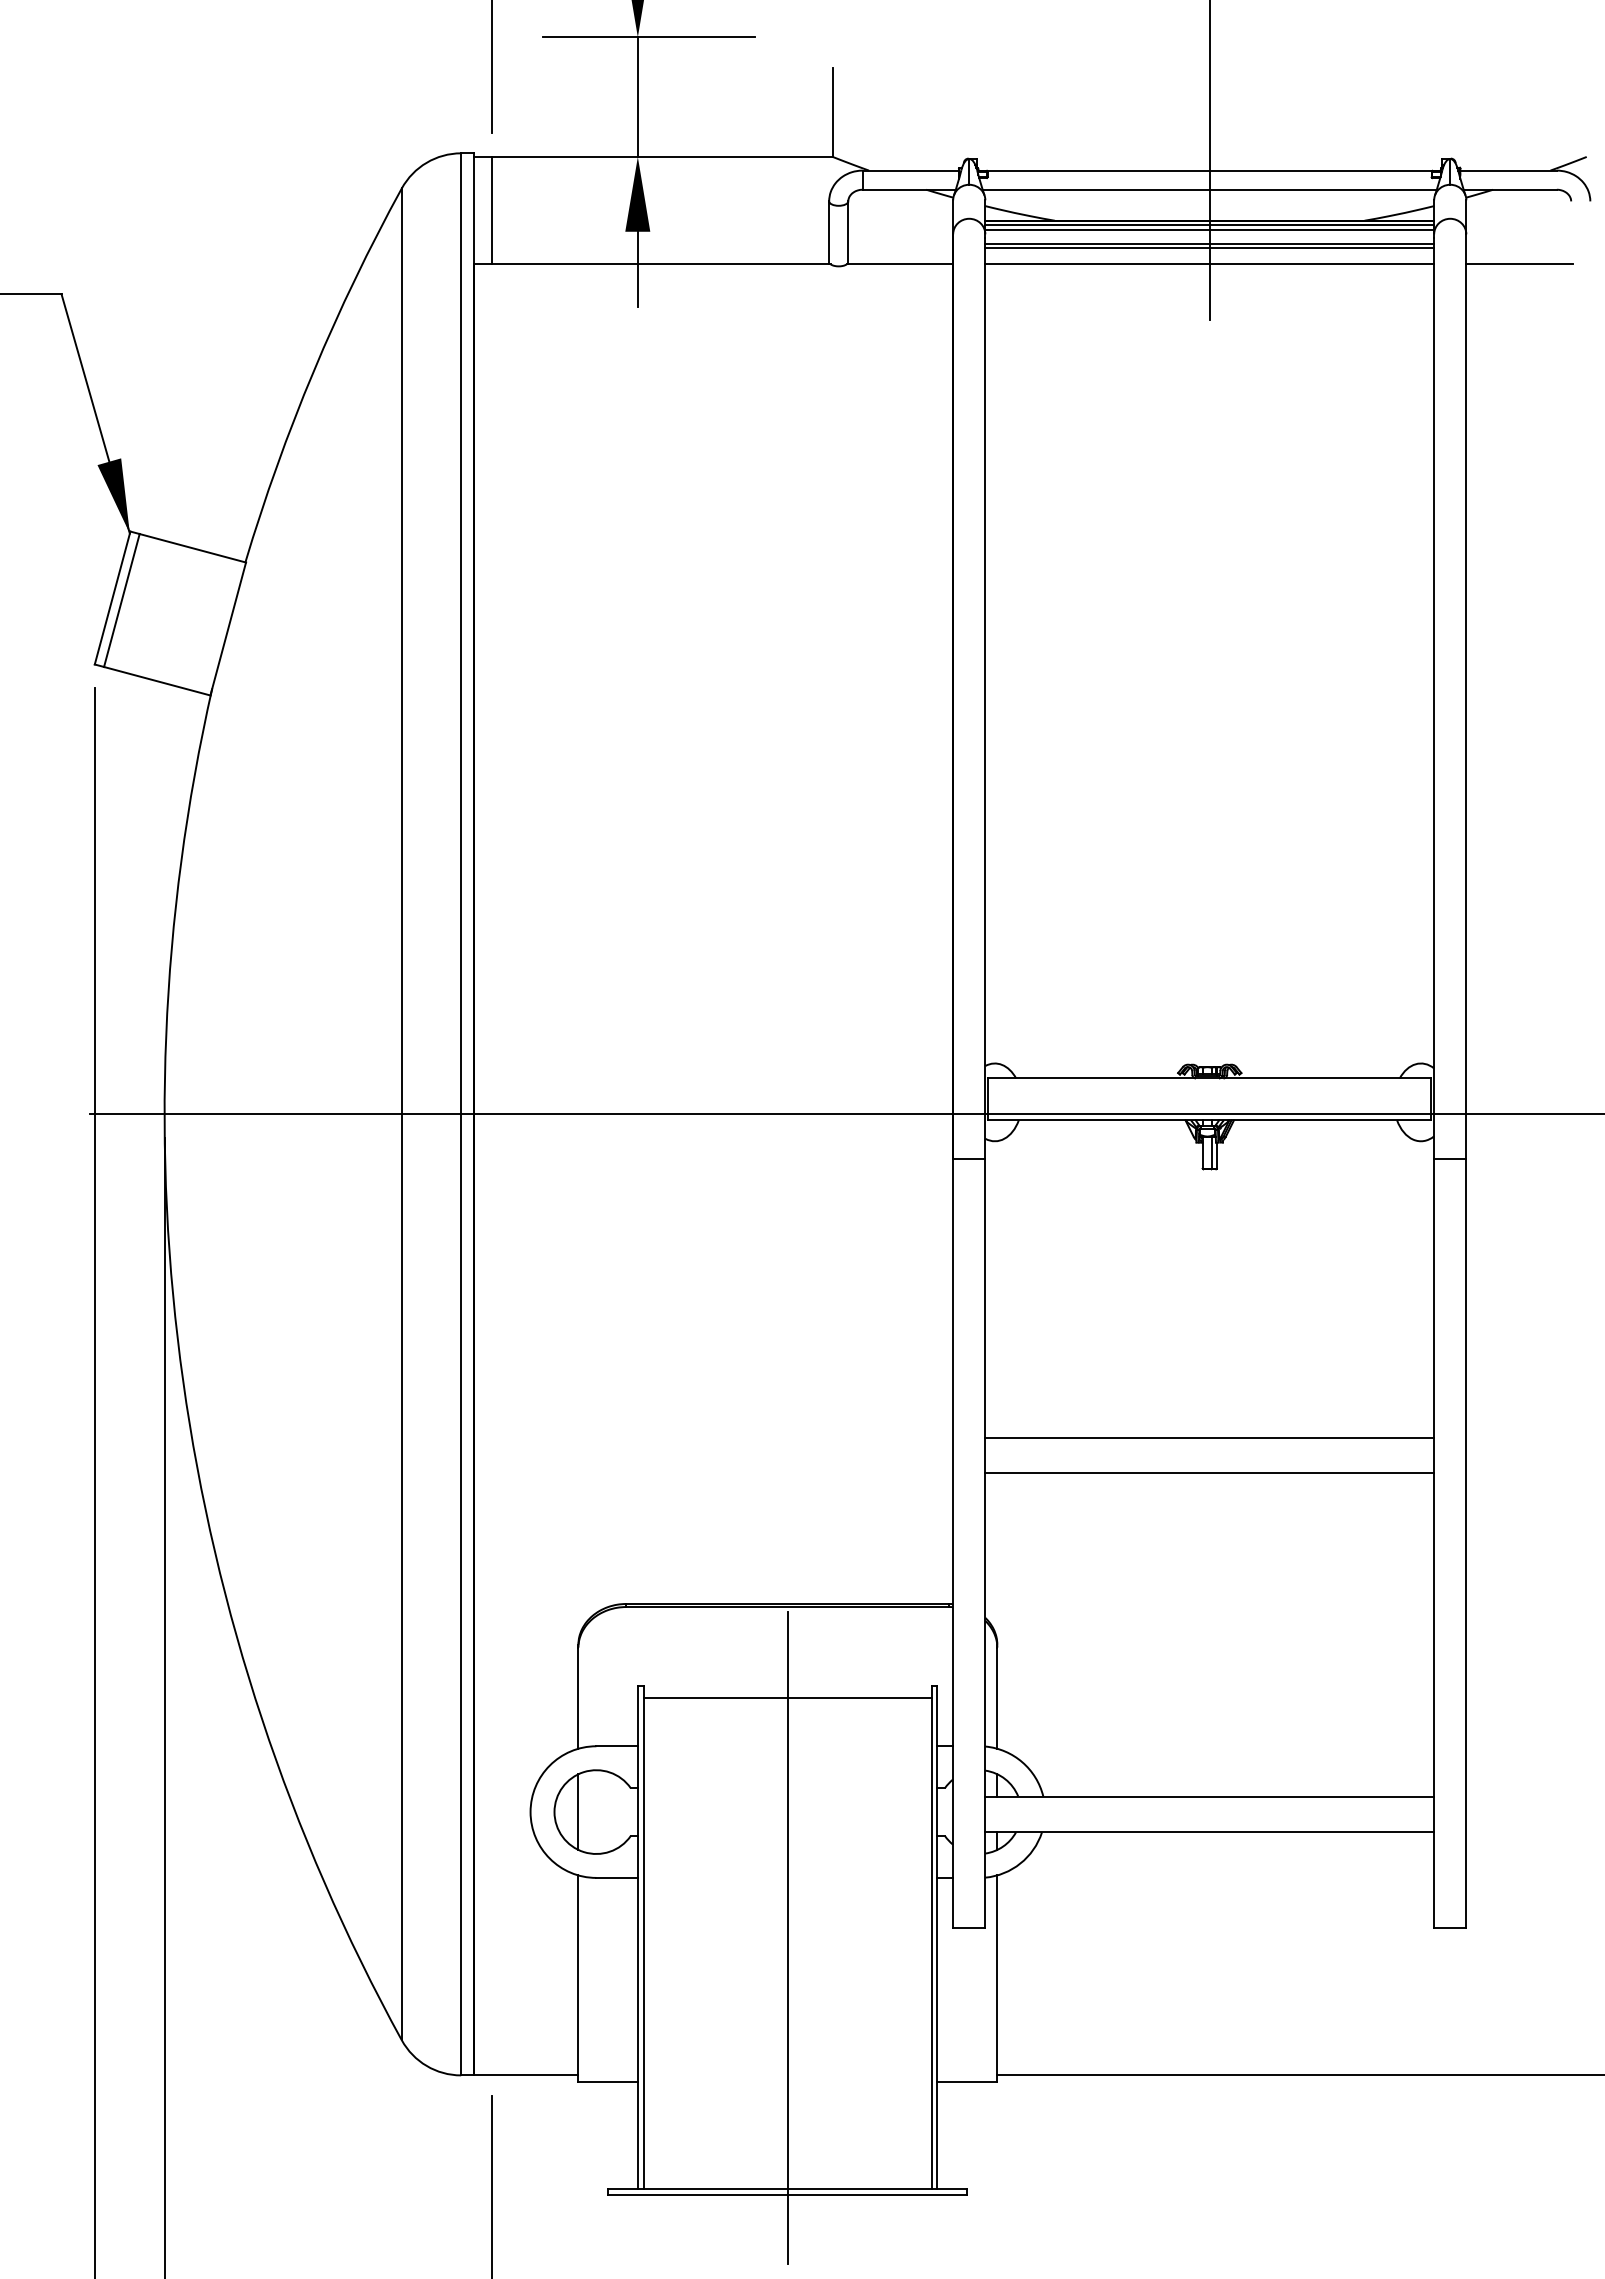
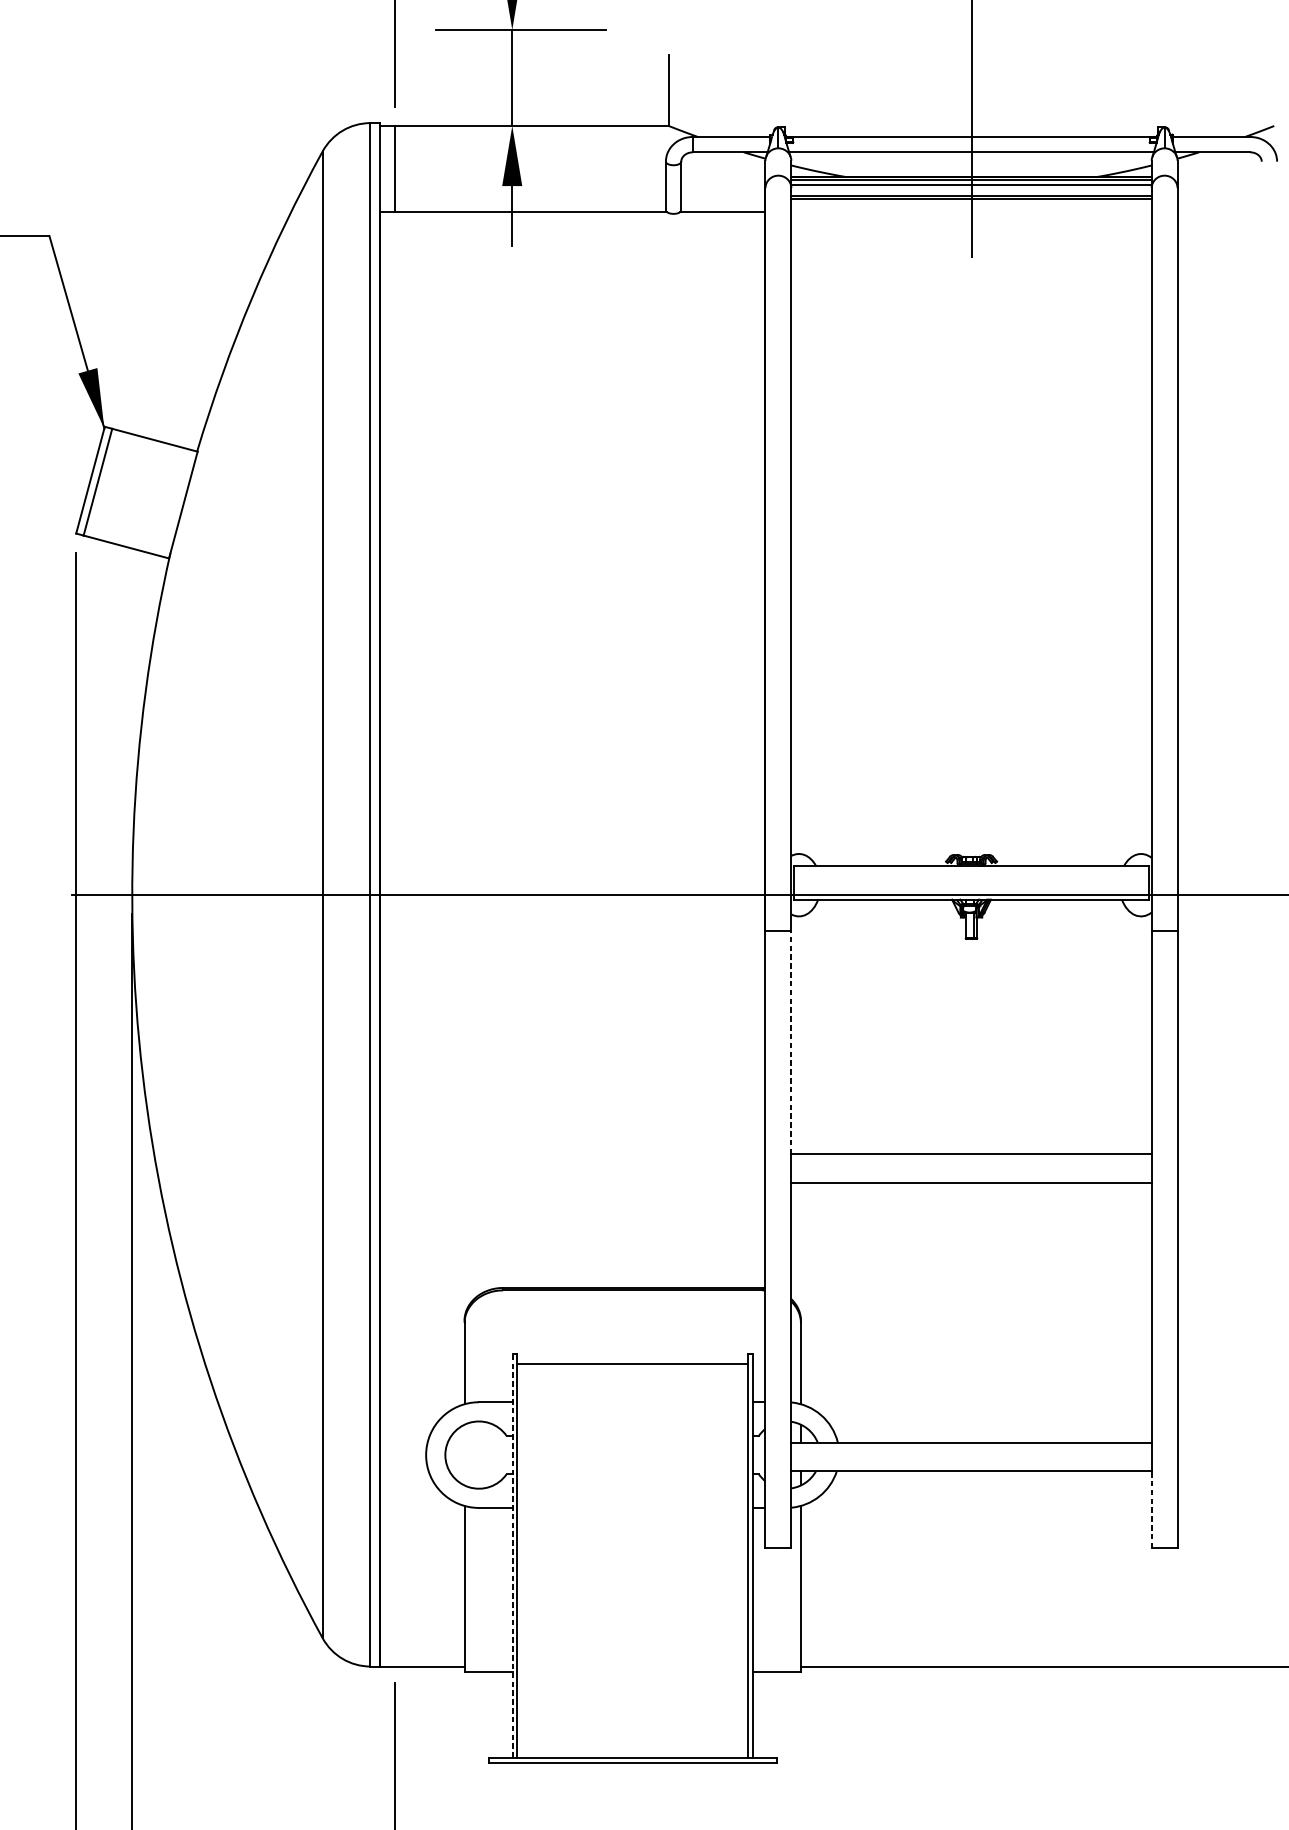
line: (1209, 264) -> (971, 212), removed
line: (1519, 264) -> (1220, 212), removed
line: (985, 1297) -> (791, 1041), solid -> dashed
line: (578, 1811) -> (464, 1454), removed
line: (1434, 1880) -> (1151, 1510), solid -> dashed
line: (638, 1937) -> (512, 1555), solid -> dashed
line: (787, 1937) -> (632, 1555), removed

